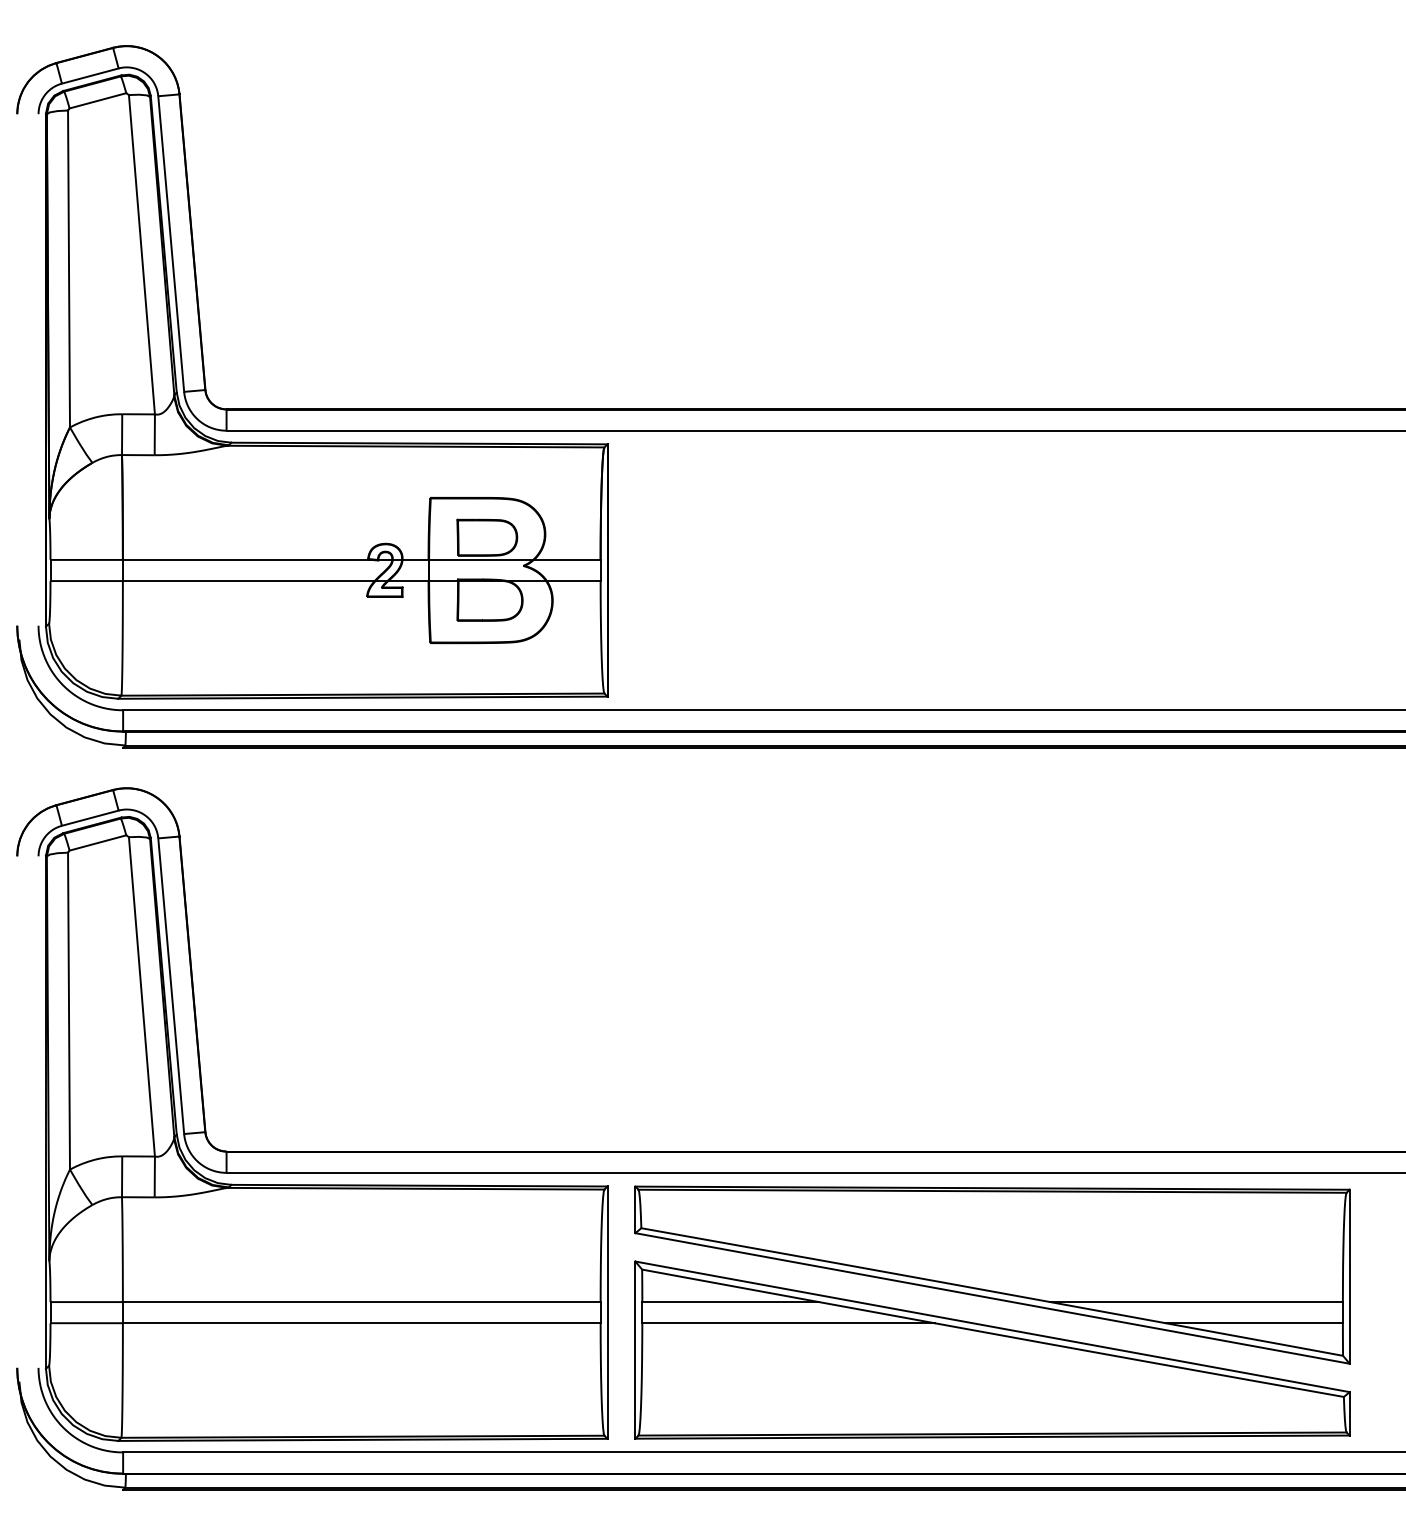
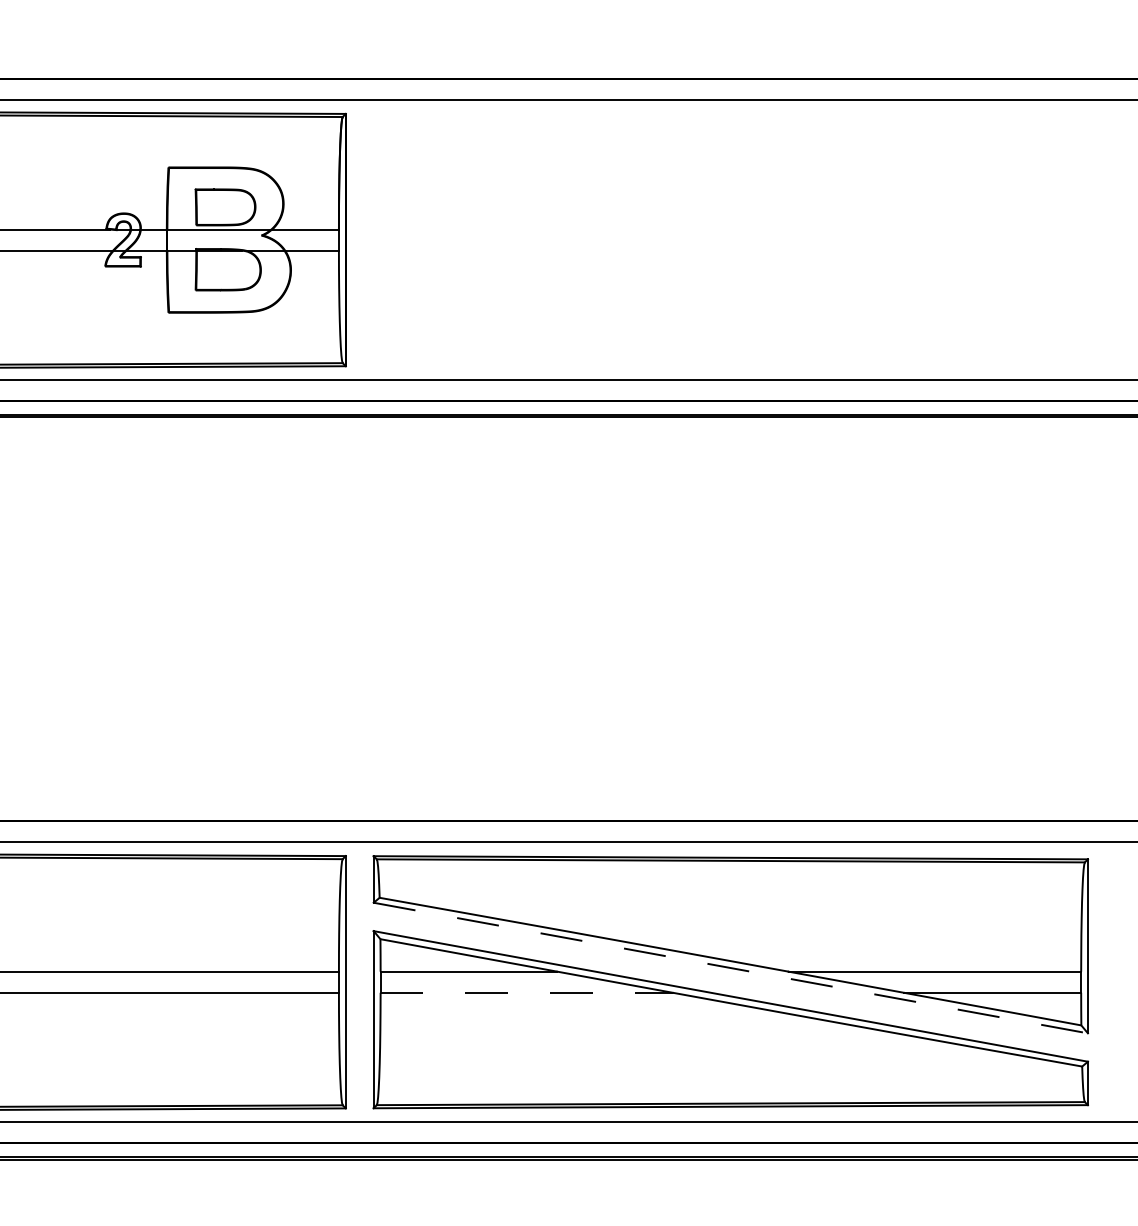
line: (993, 1298) -> (731, 968), solid -> dashed
line: (789, 1323) -> (527, 993), solid -> dashed

